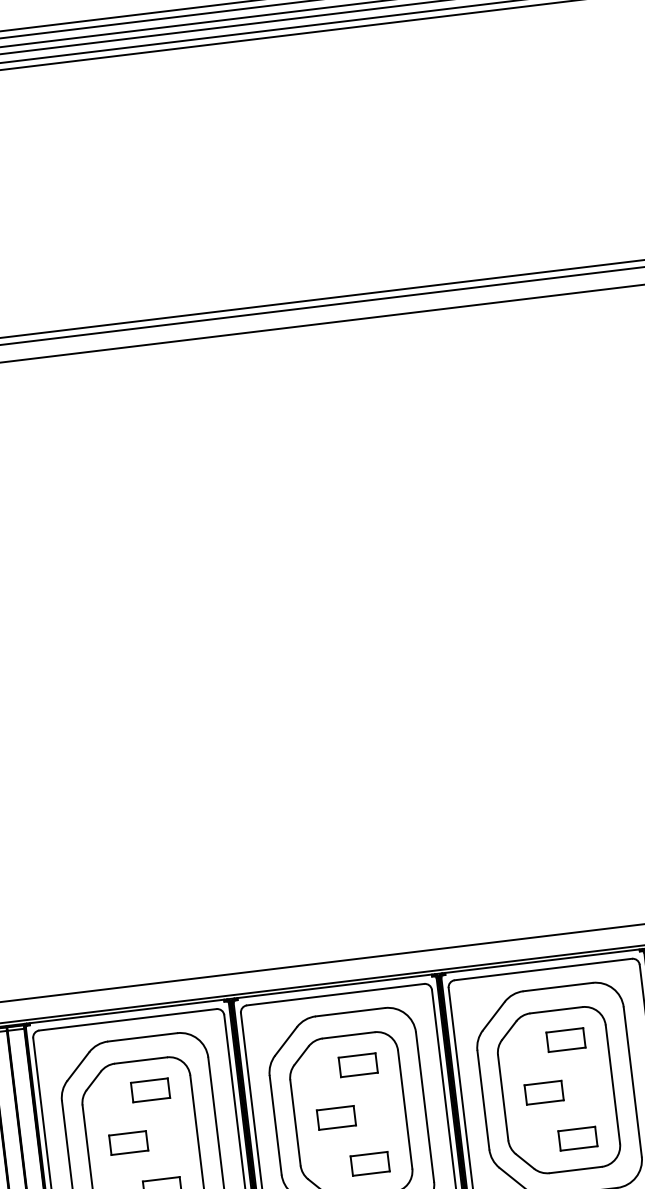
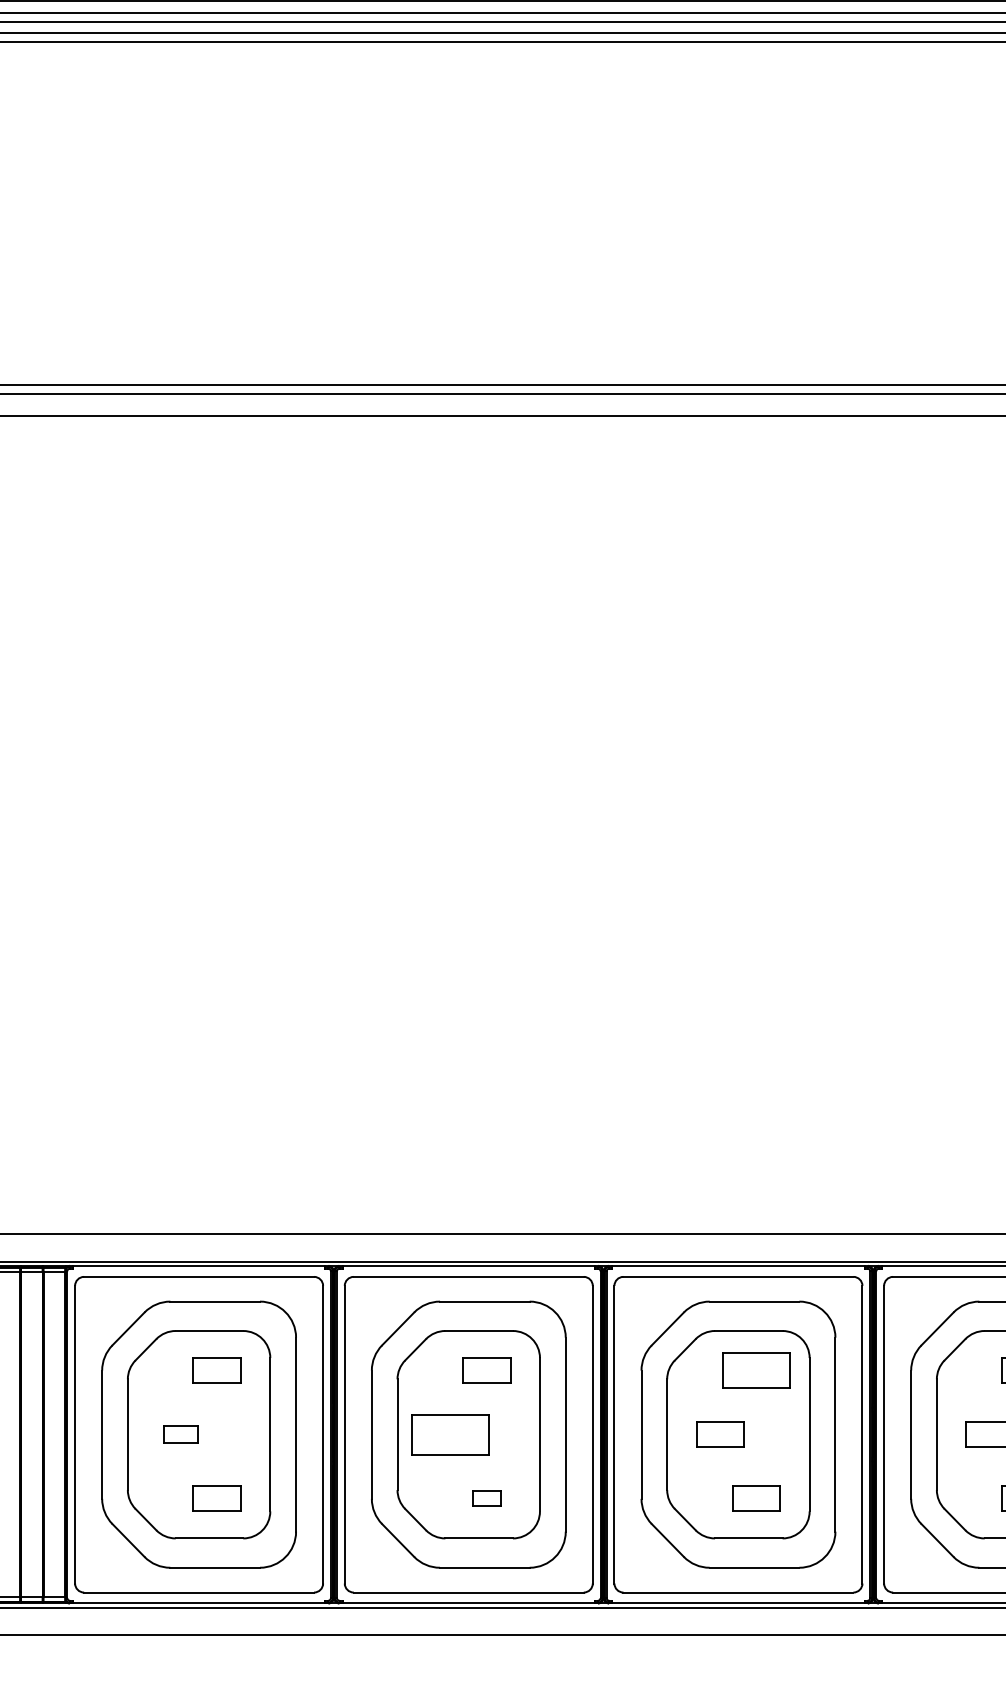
part: (565, 1039) -> (756, 1370), size x1.4
part: (336, 1117) -> (450, 1434), size x1.6
part: (128, 1142) -> (180, 1434), size x0.7
part: (369, 1163) -> (486, 1498), size x0.6

